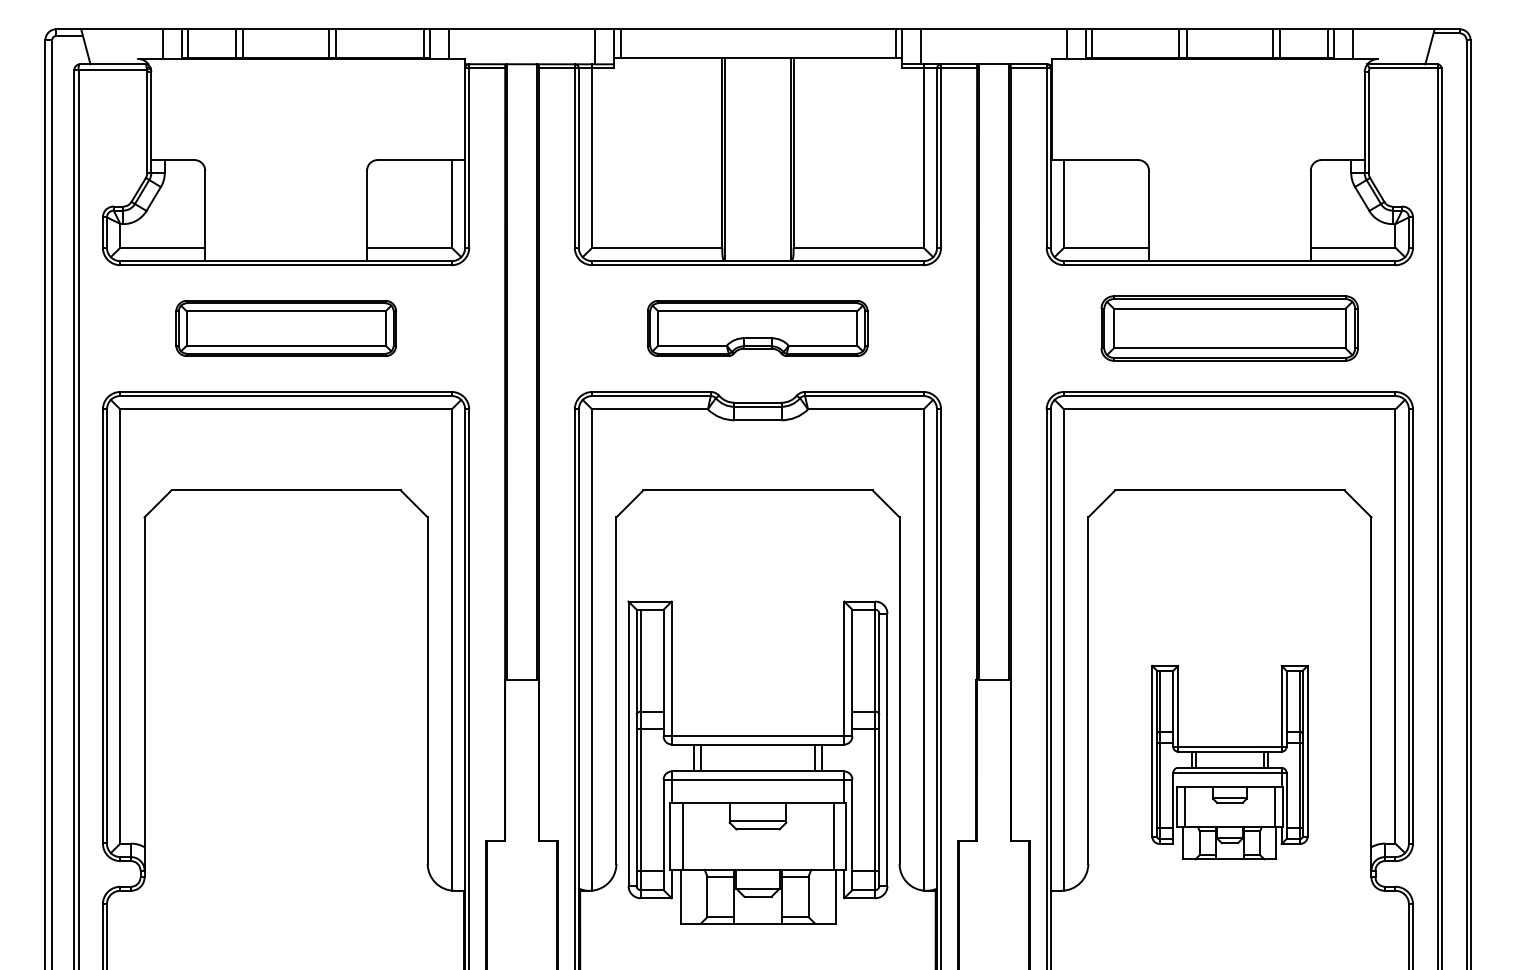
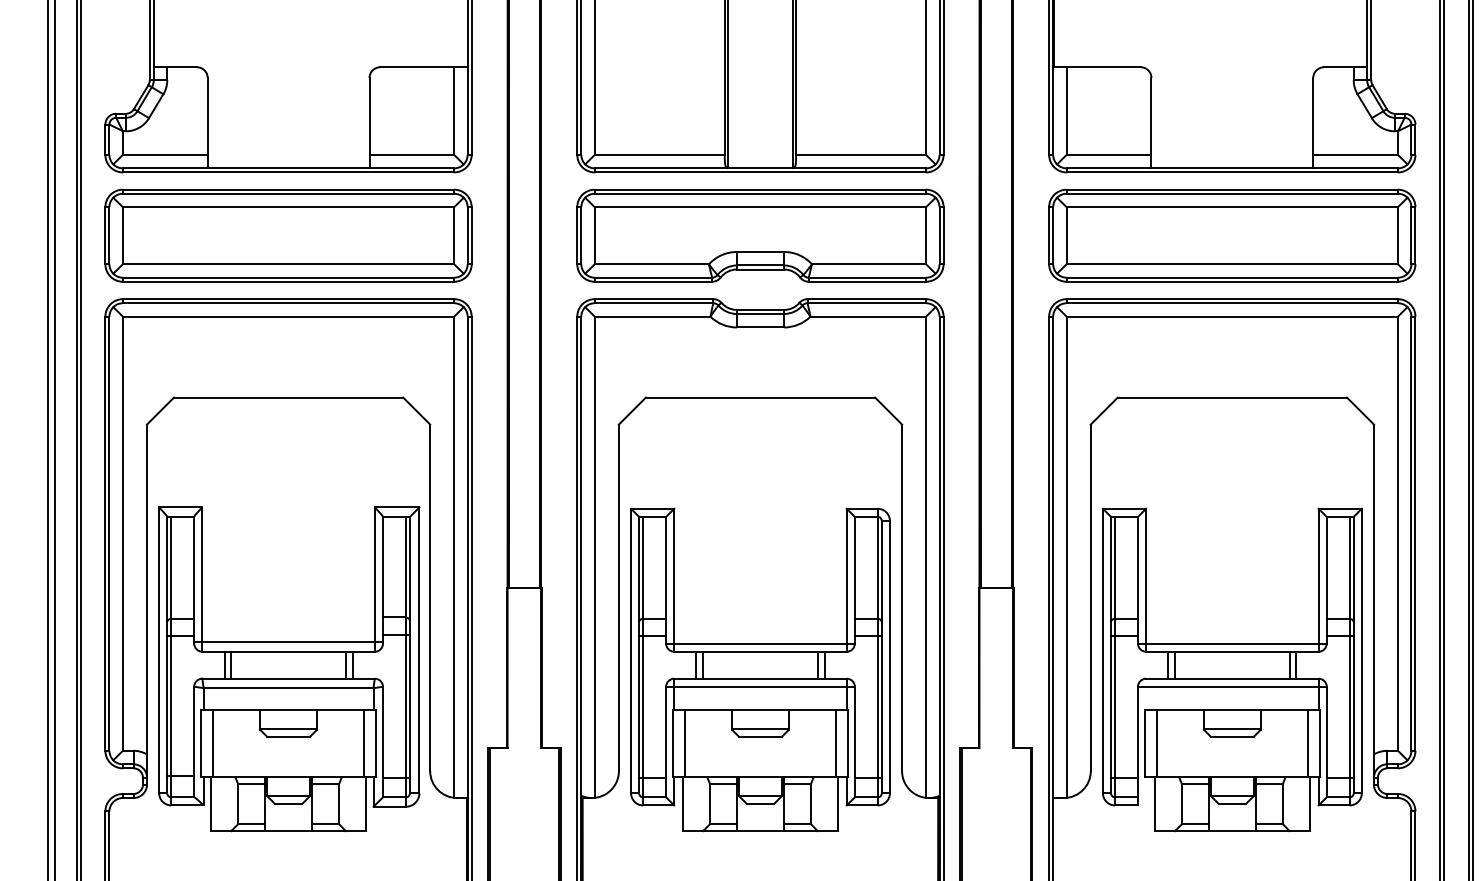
part: (286, 328) -> (288, 235), size x1.67
part: (757, 328) -> (759, 235), size x1.67
part: (1229, 328) -> (1231, 235), size x1.43
part: (286, 761) -> (288, 668), added
part: (1229, 762) -> (1231, 669), size x1.67

